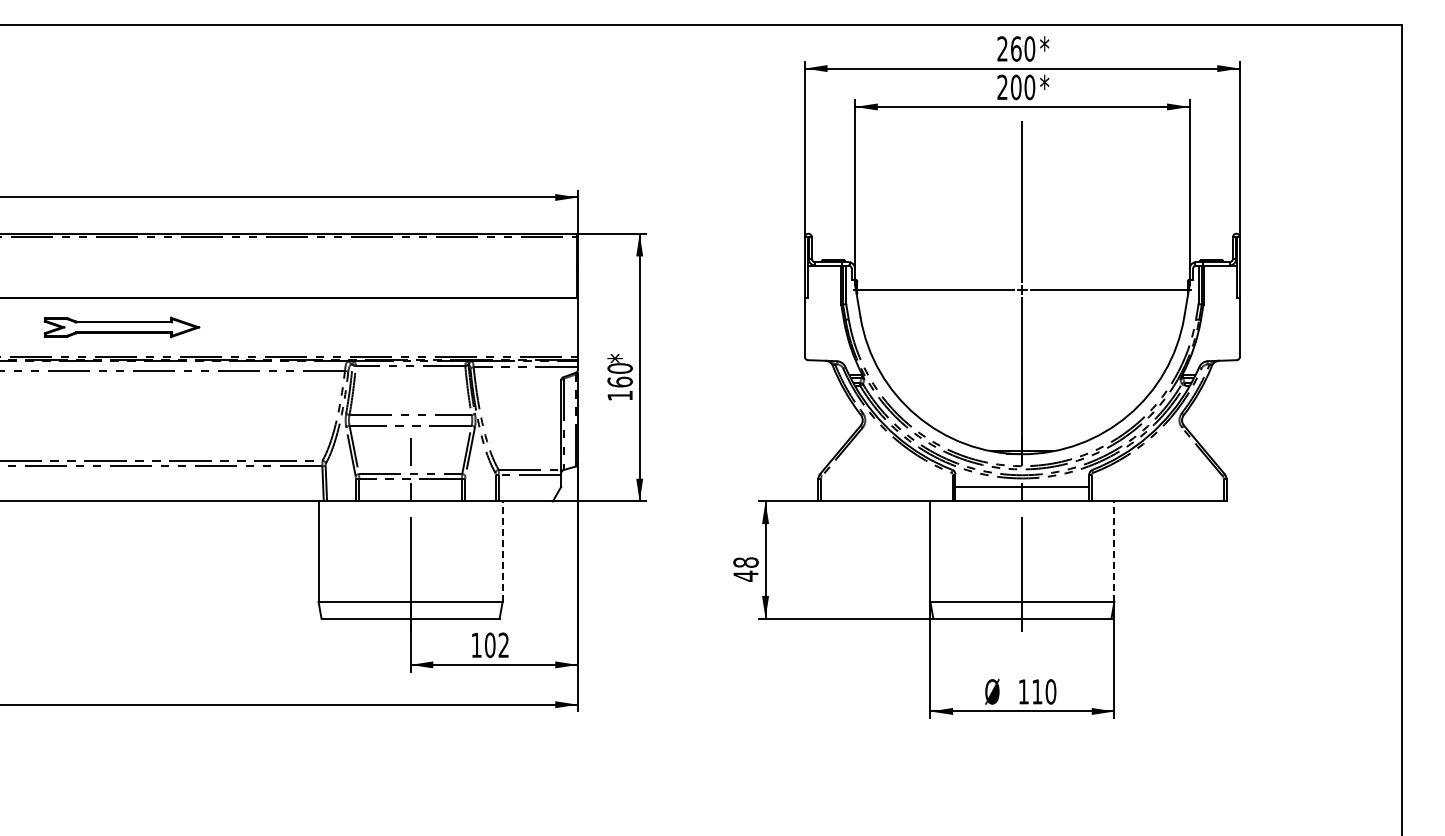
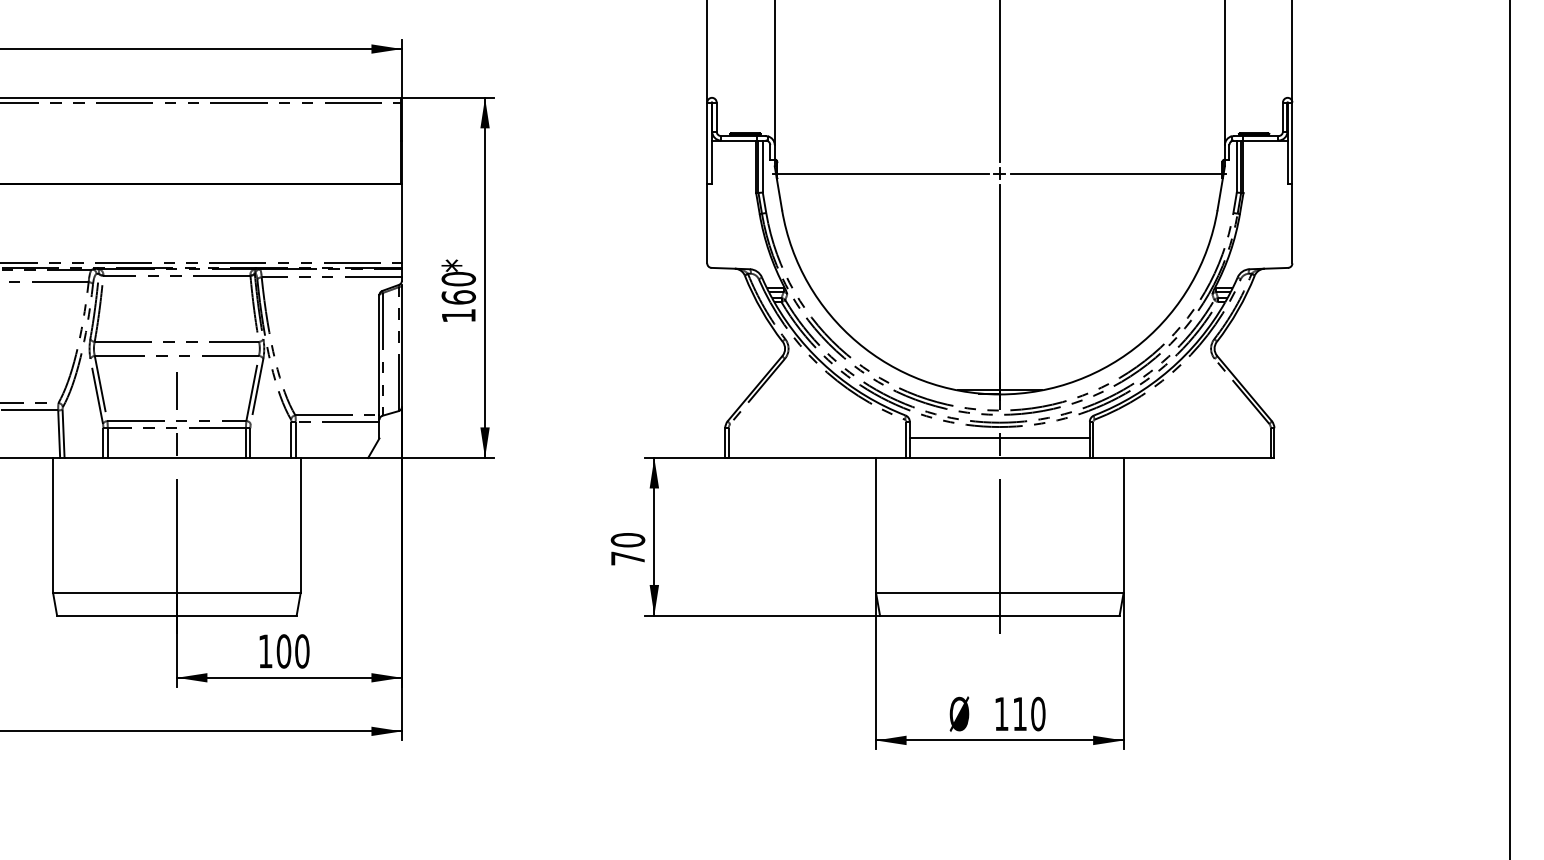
line: (502, 551) -> (300, 525), dashed -> solid
line: (1114, 551) -> (1123, 525), dashed -> solid
text: (745, 569) -> (627, 549), 48 -> 70
text: (503, 645) -> (301, 651), 102 -> 100

